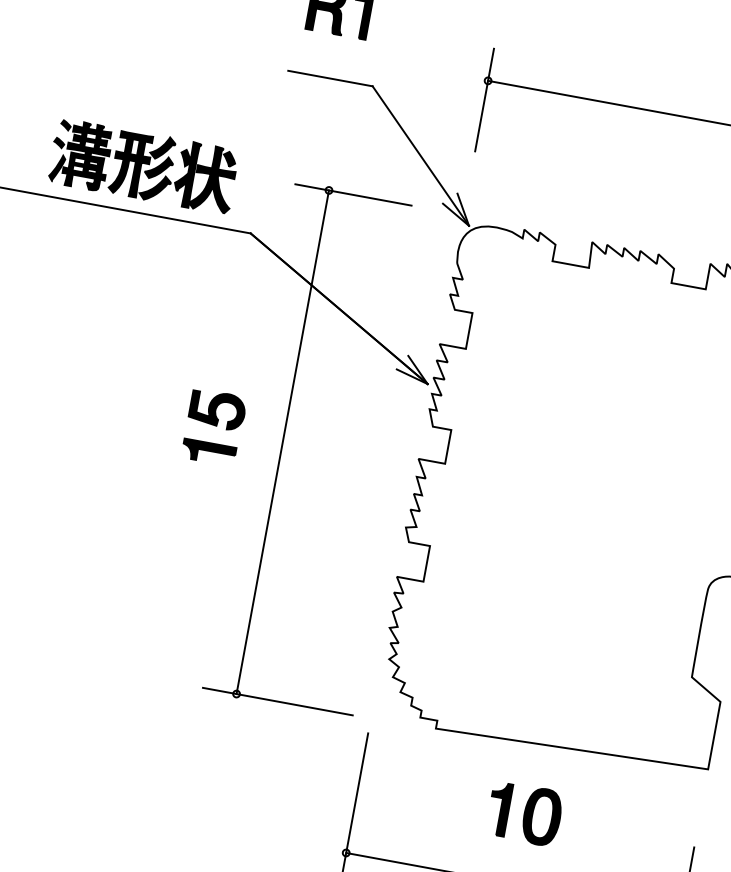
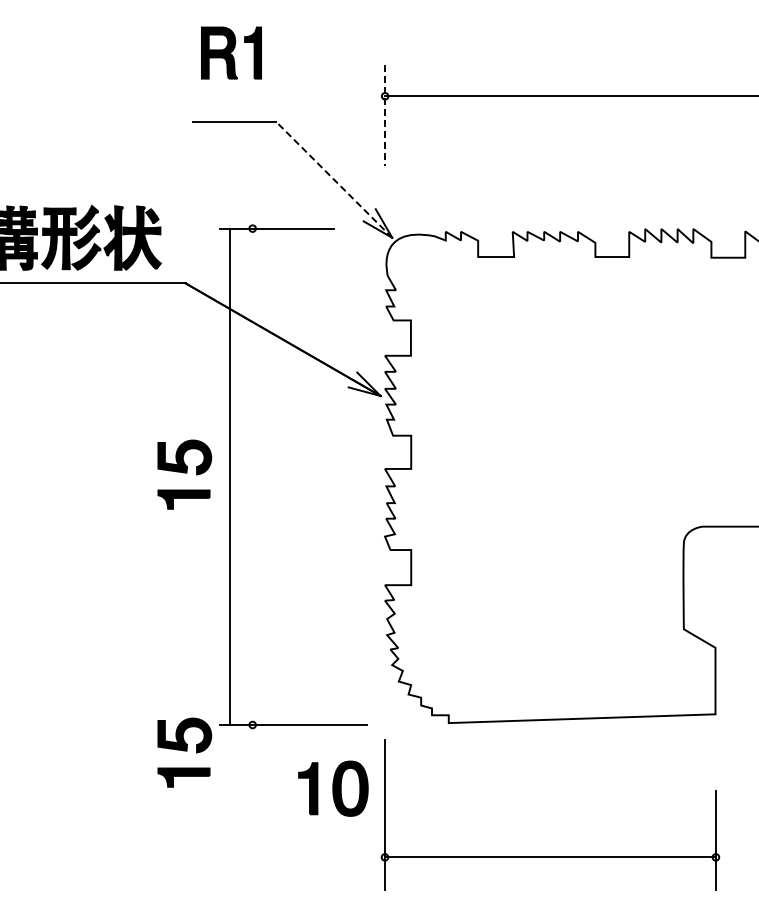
line: (484, 100) -> (385, 115), solid -> dashed
line: (420, 155) -> (333, 179), solid -> dashed
line: (282, 441) -> (229, 476), moved
part: (162, 709) -> (184, 752), added
part: (524, 813) -> (333, 788), moved

